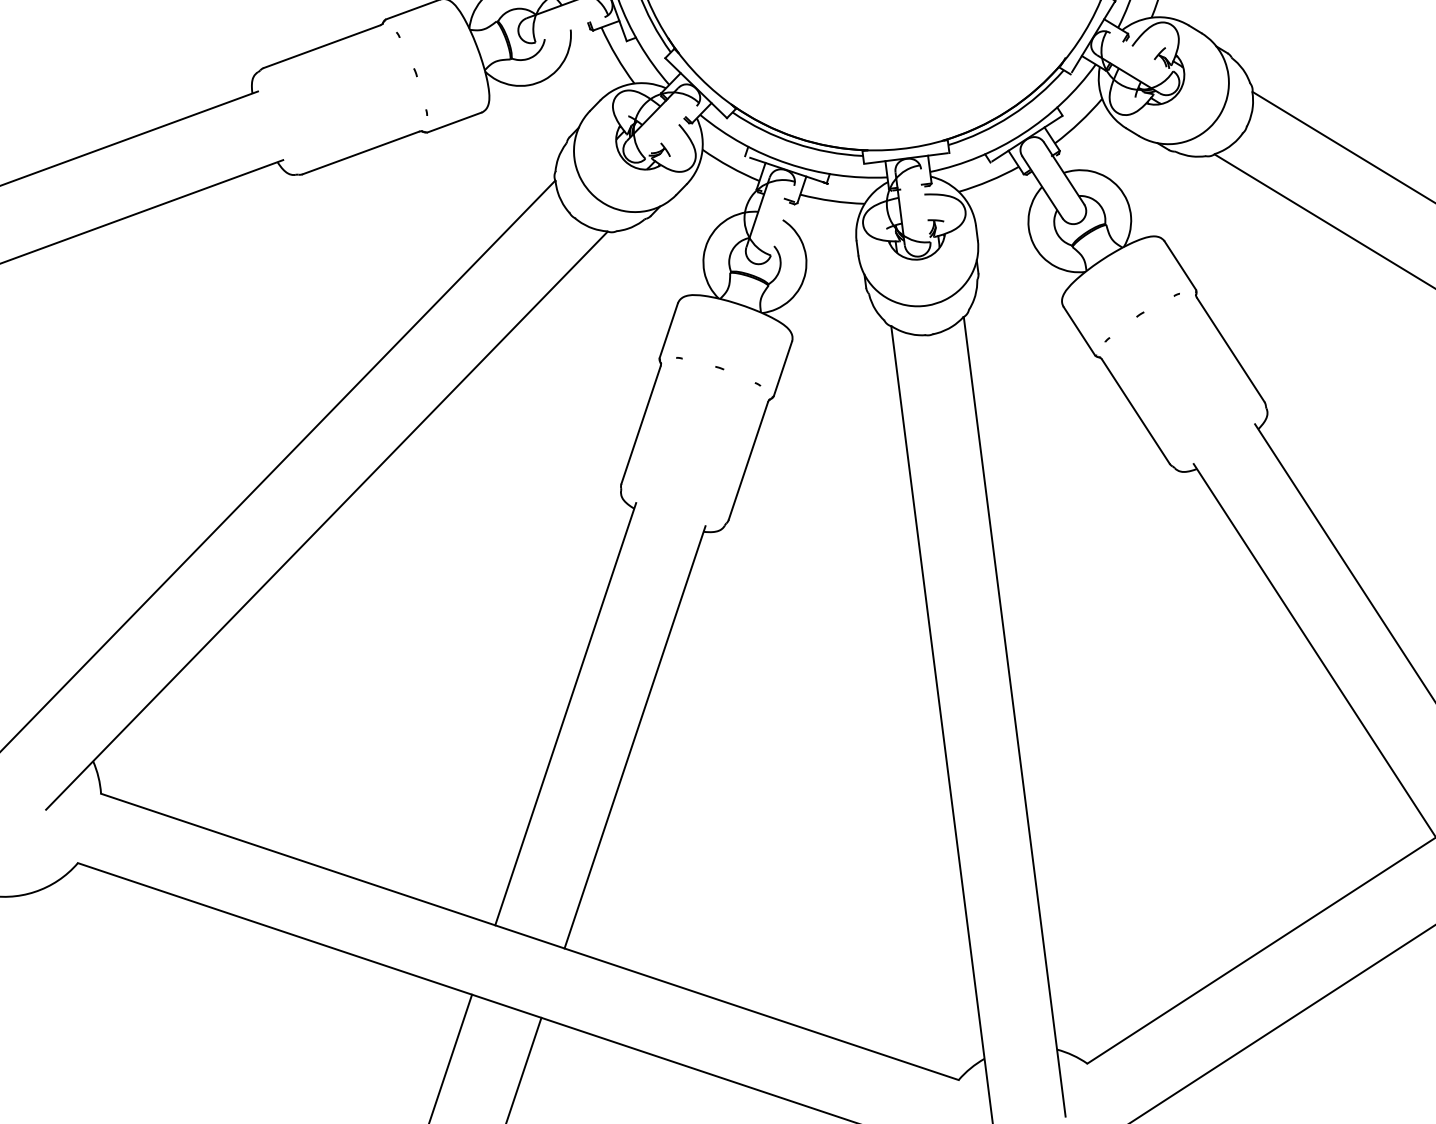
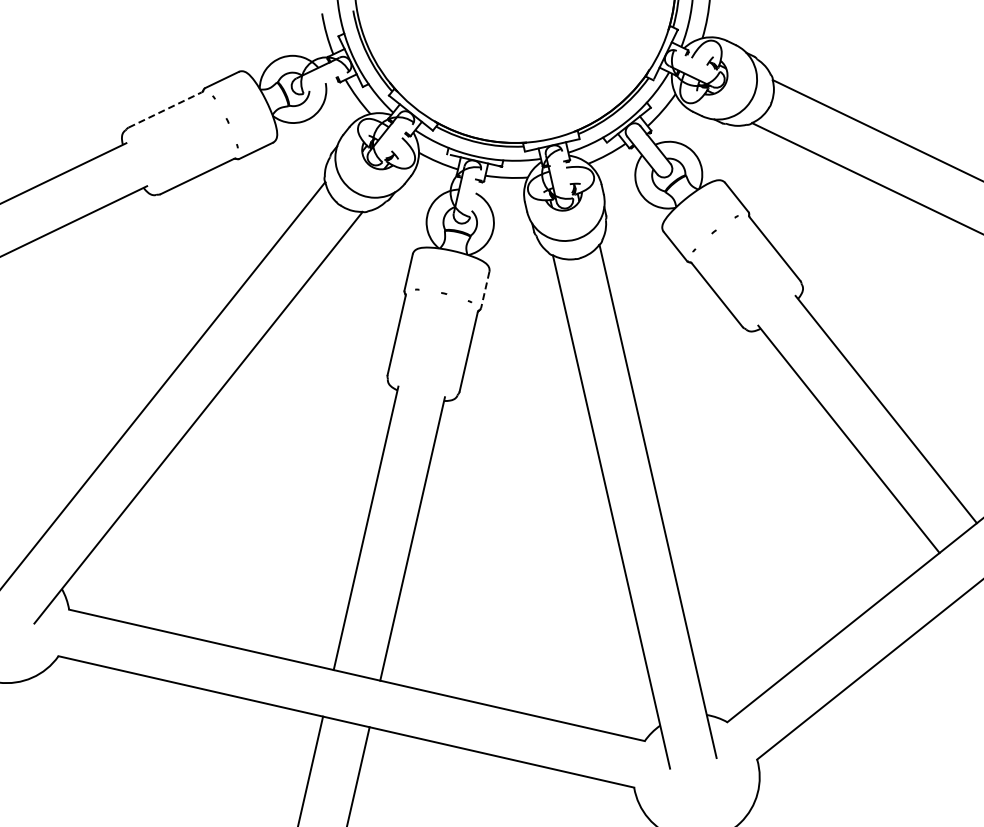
line: (322, 45) -> (165, 109), solid -> dashed
line: (783, 369) -> (485, 290), solid -> dashed

